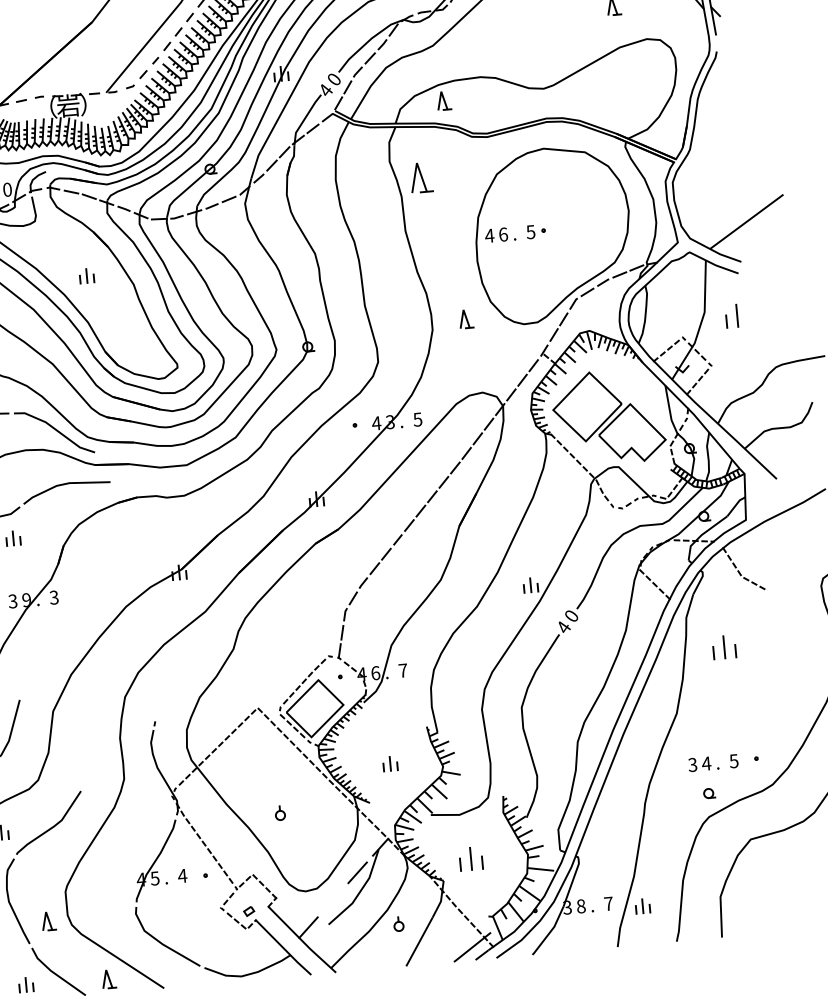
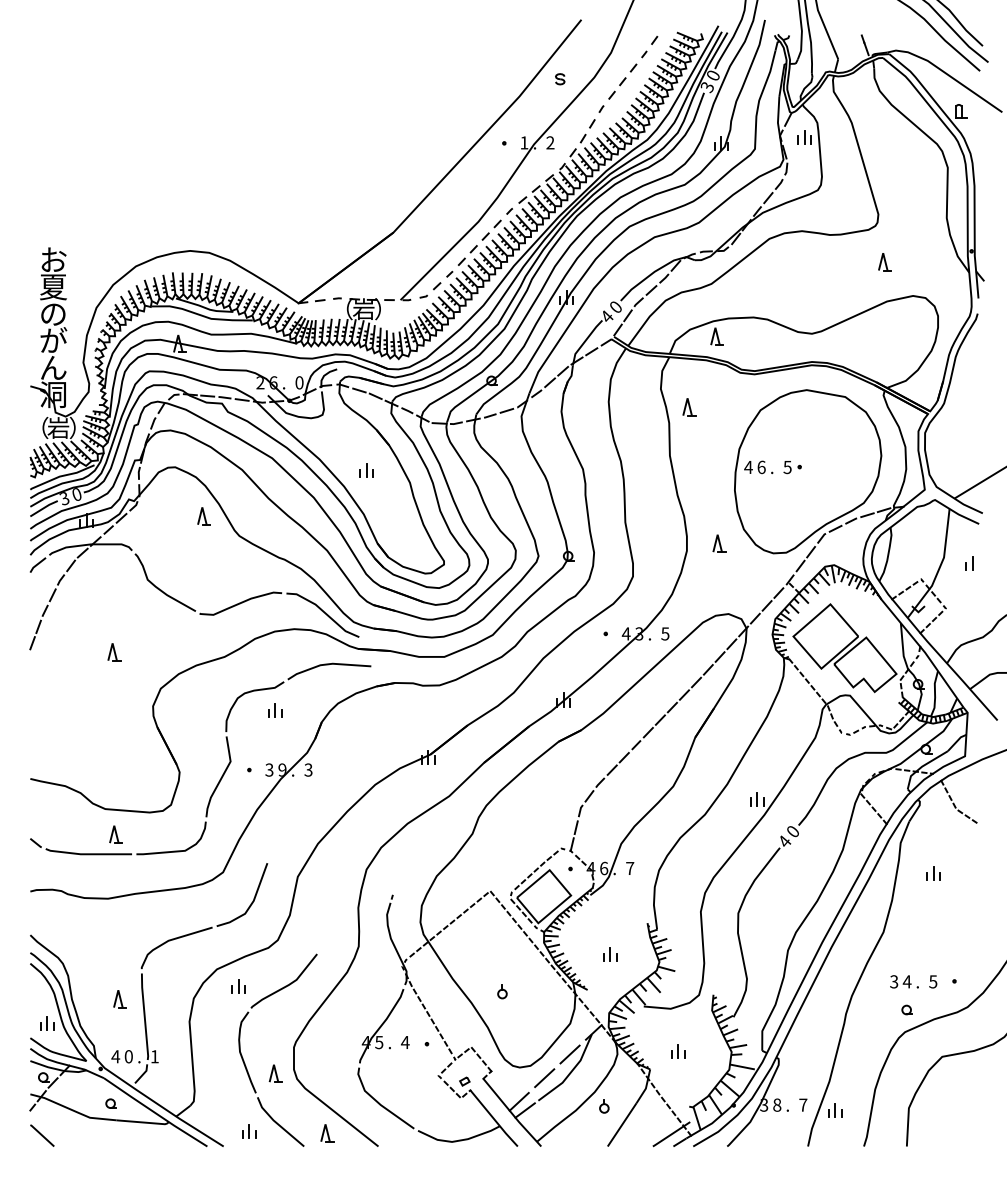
part: (421, 178) -> (689, 407), size x0.62
part: (732, 316) -> (969, 563), size x0.62
part: (723, 646) -> (933, 873), size x0.62
part: (471, 859) -> (678, 1051), size x0.62
line: (332, 900) -> (544, 1078), added
line: (314, 936) -> (524, 1110), added

